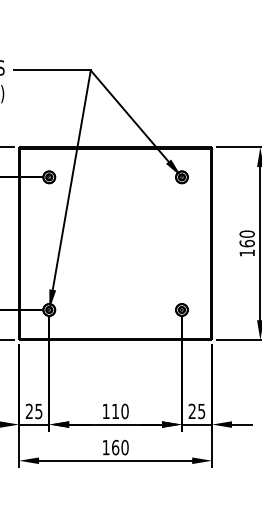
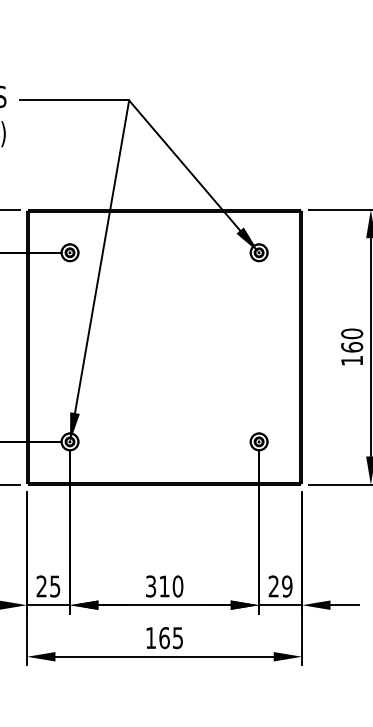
text: (201, 410) -> (286, 585), 25 -> 29
text: (105, 411) -> (150, 586), 110 -> 310
text: (124, 447) -> (177, 637), 160 -> 165

